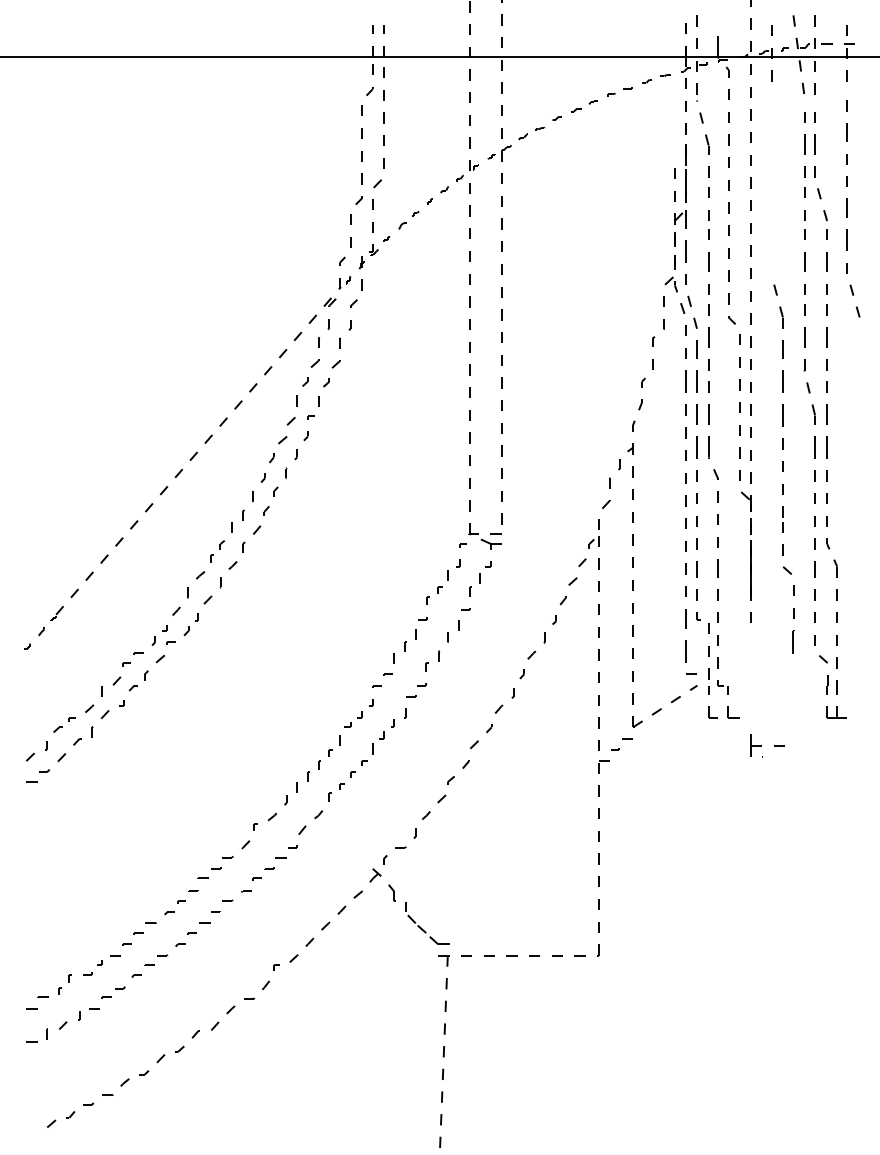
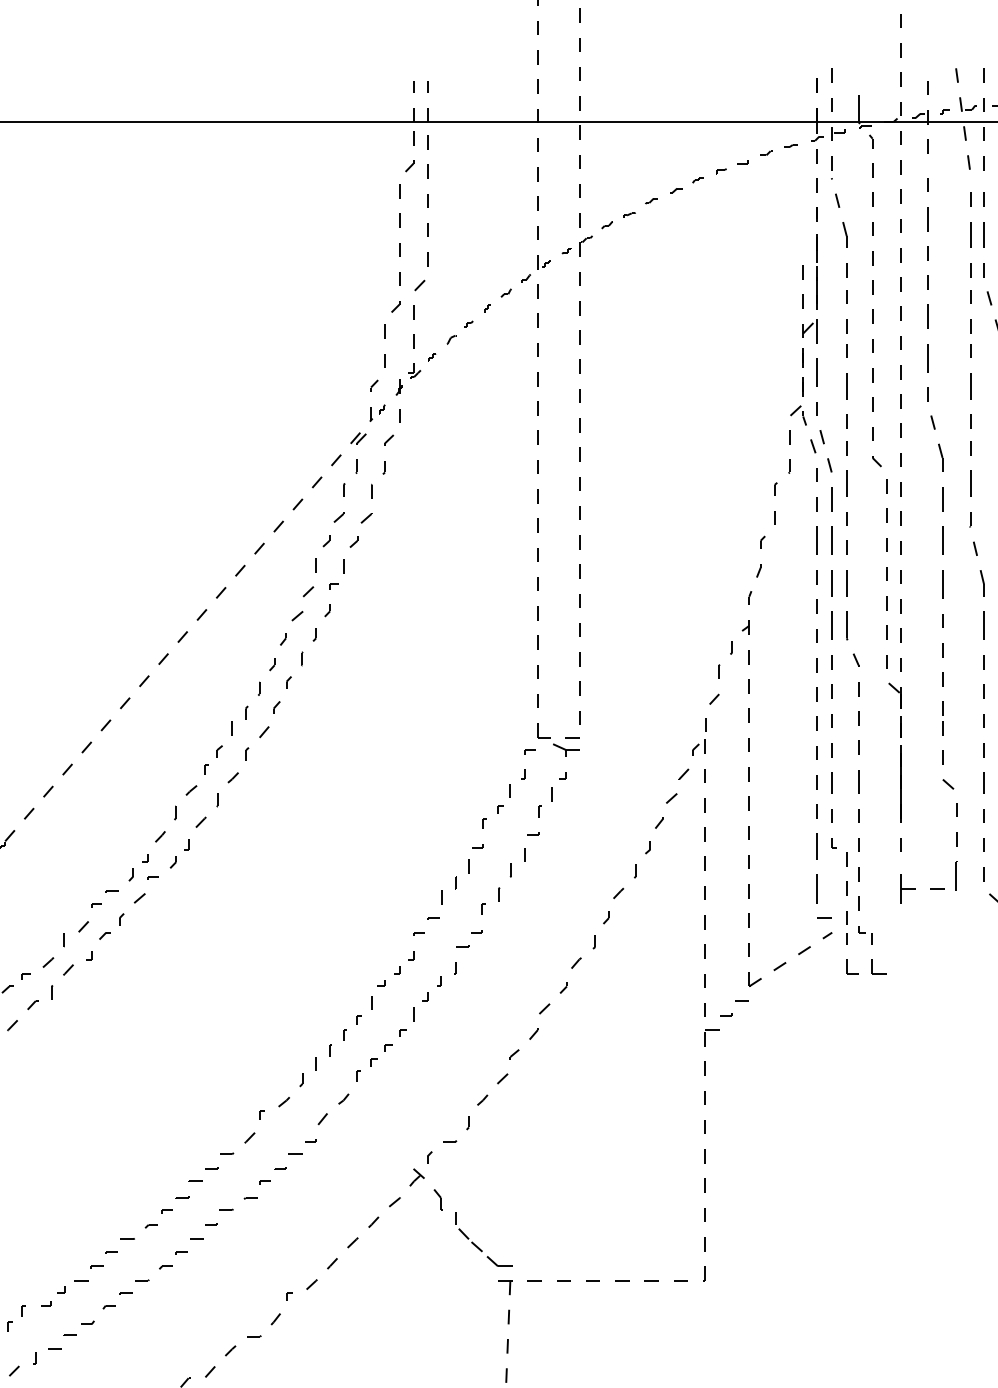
line: (771, 132) -> (927, 219), added
line: (771, 229) -> (927, 344), added
part: (767, 745) -> (922, 888), moved

